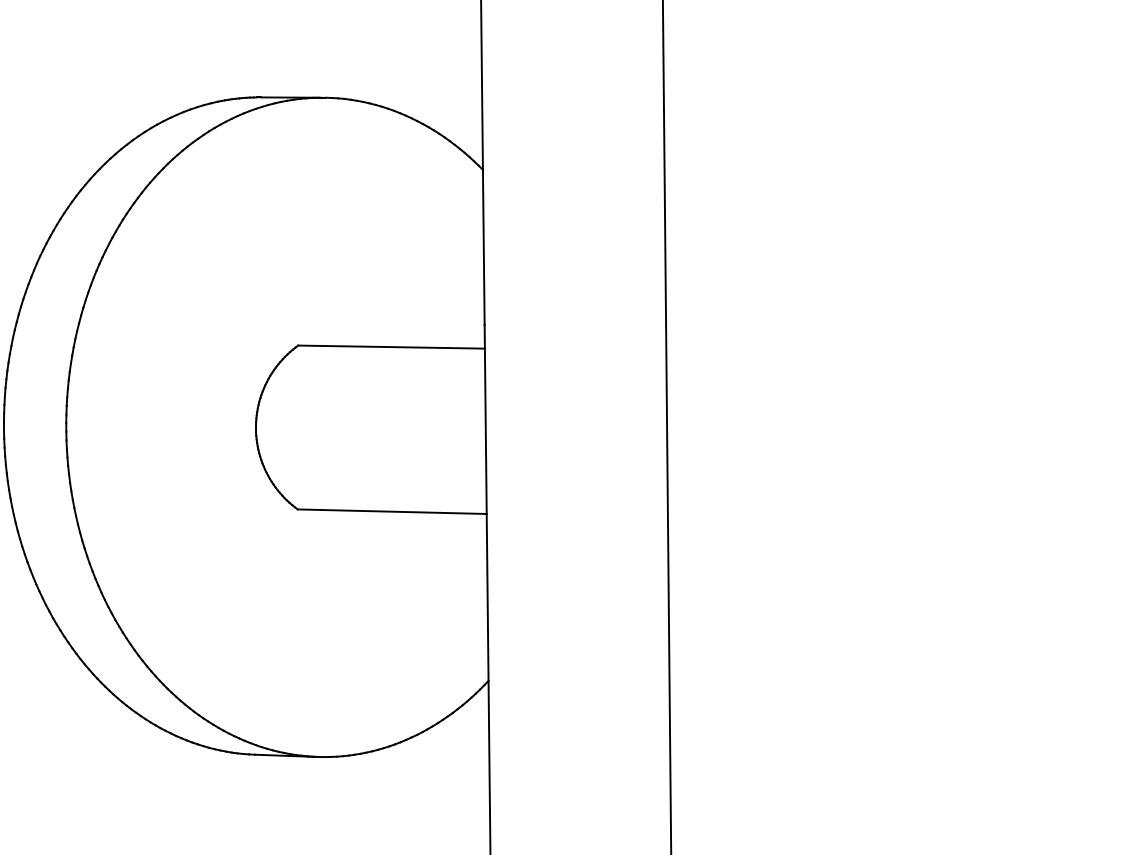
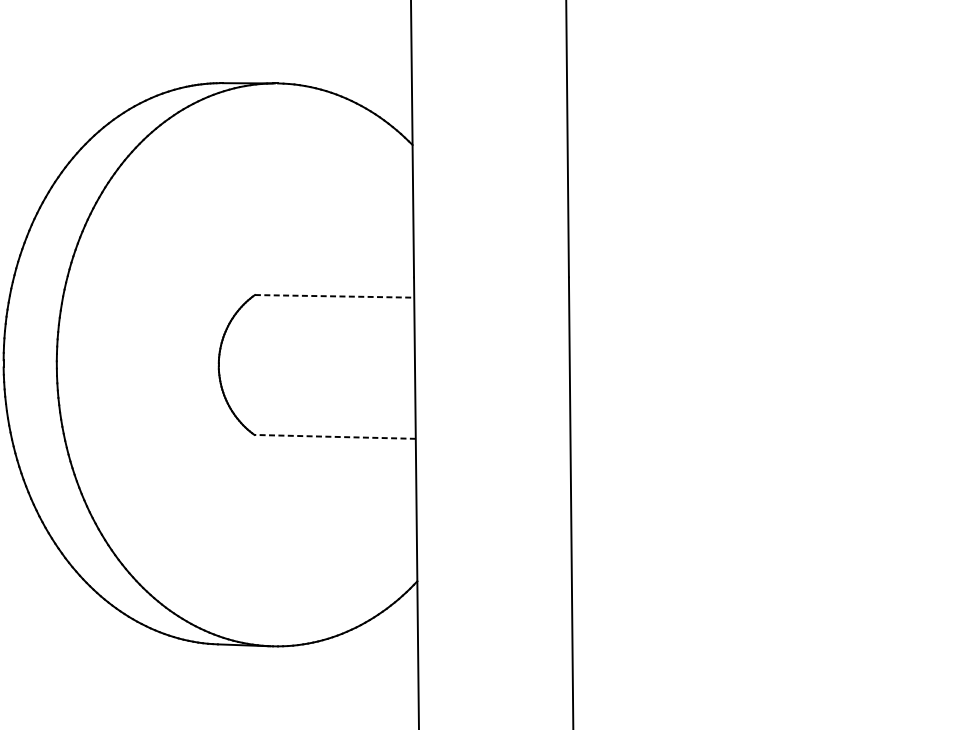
line: (392, 347) -> (335, 296), solid -> dashed
line: (392, 511) -> (335, 436), solid -> dashed

